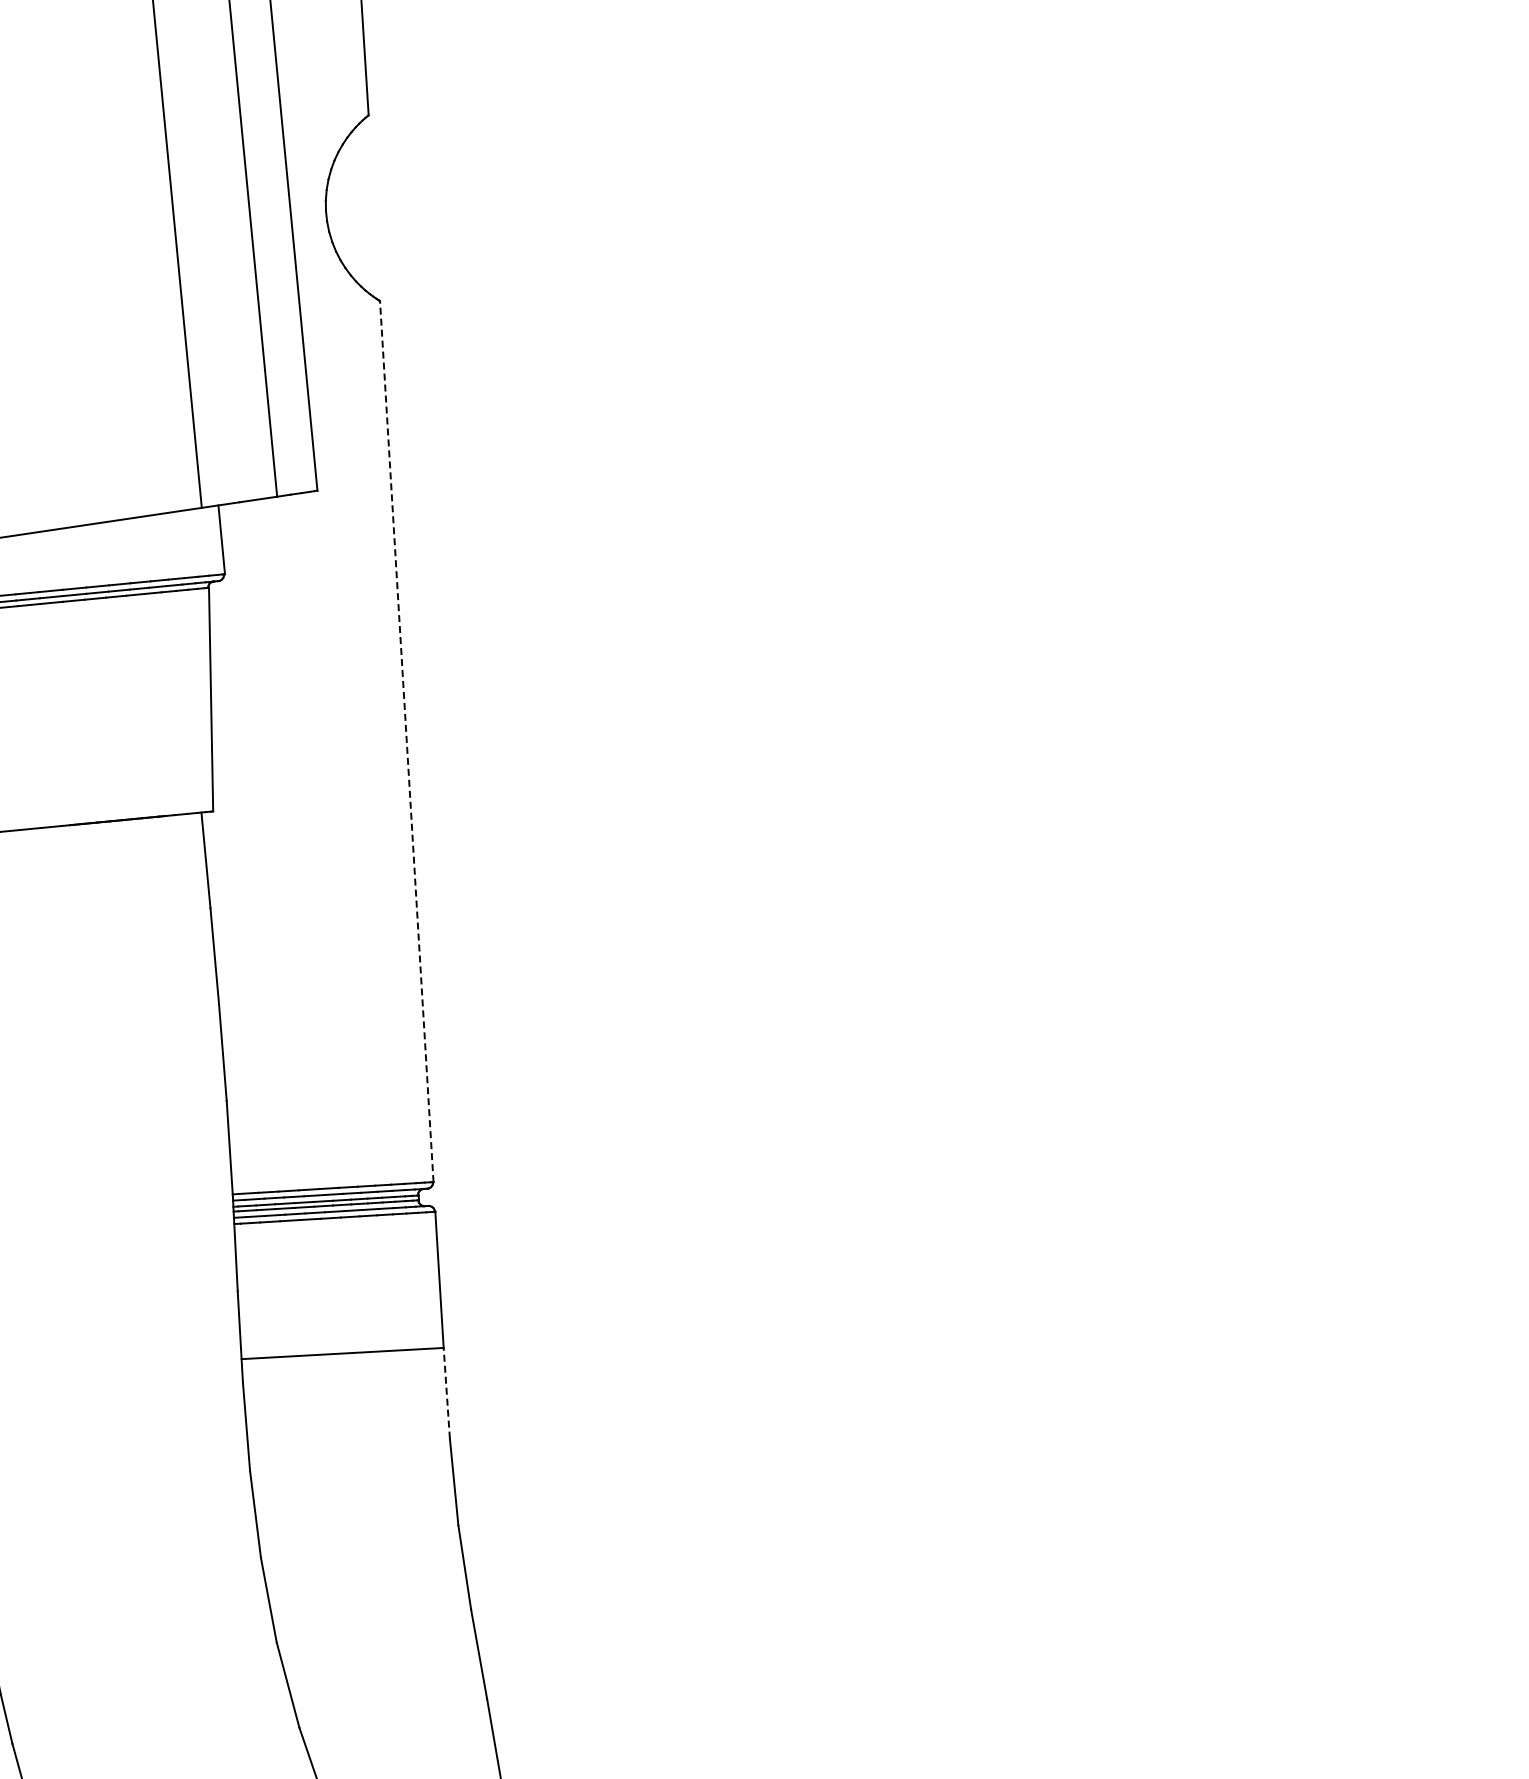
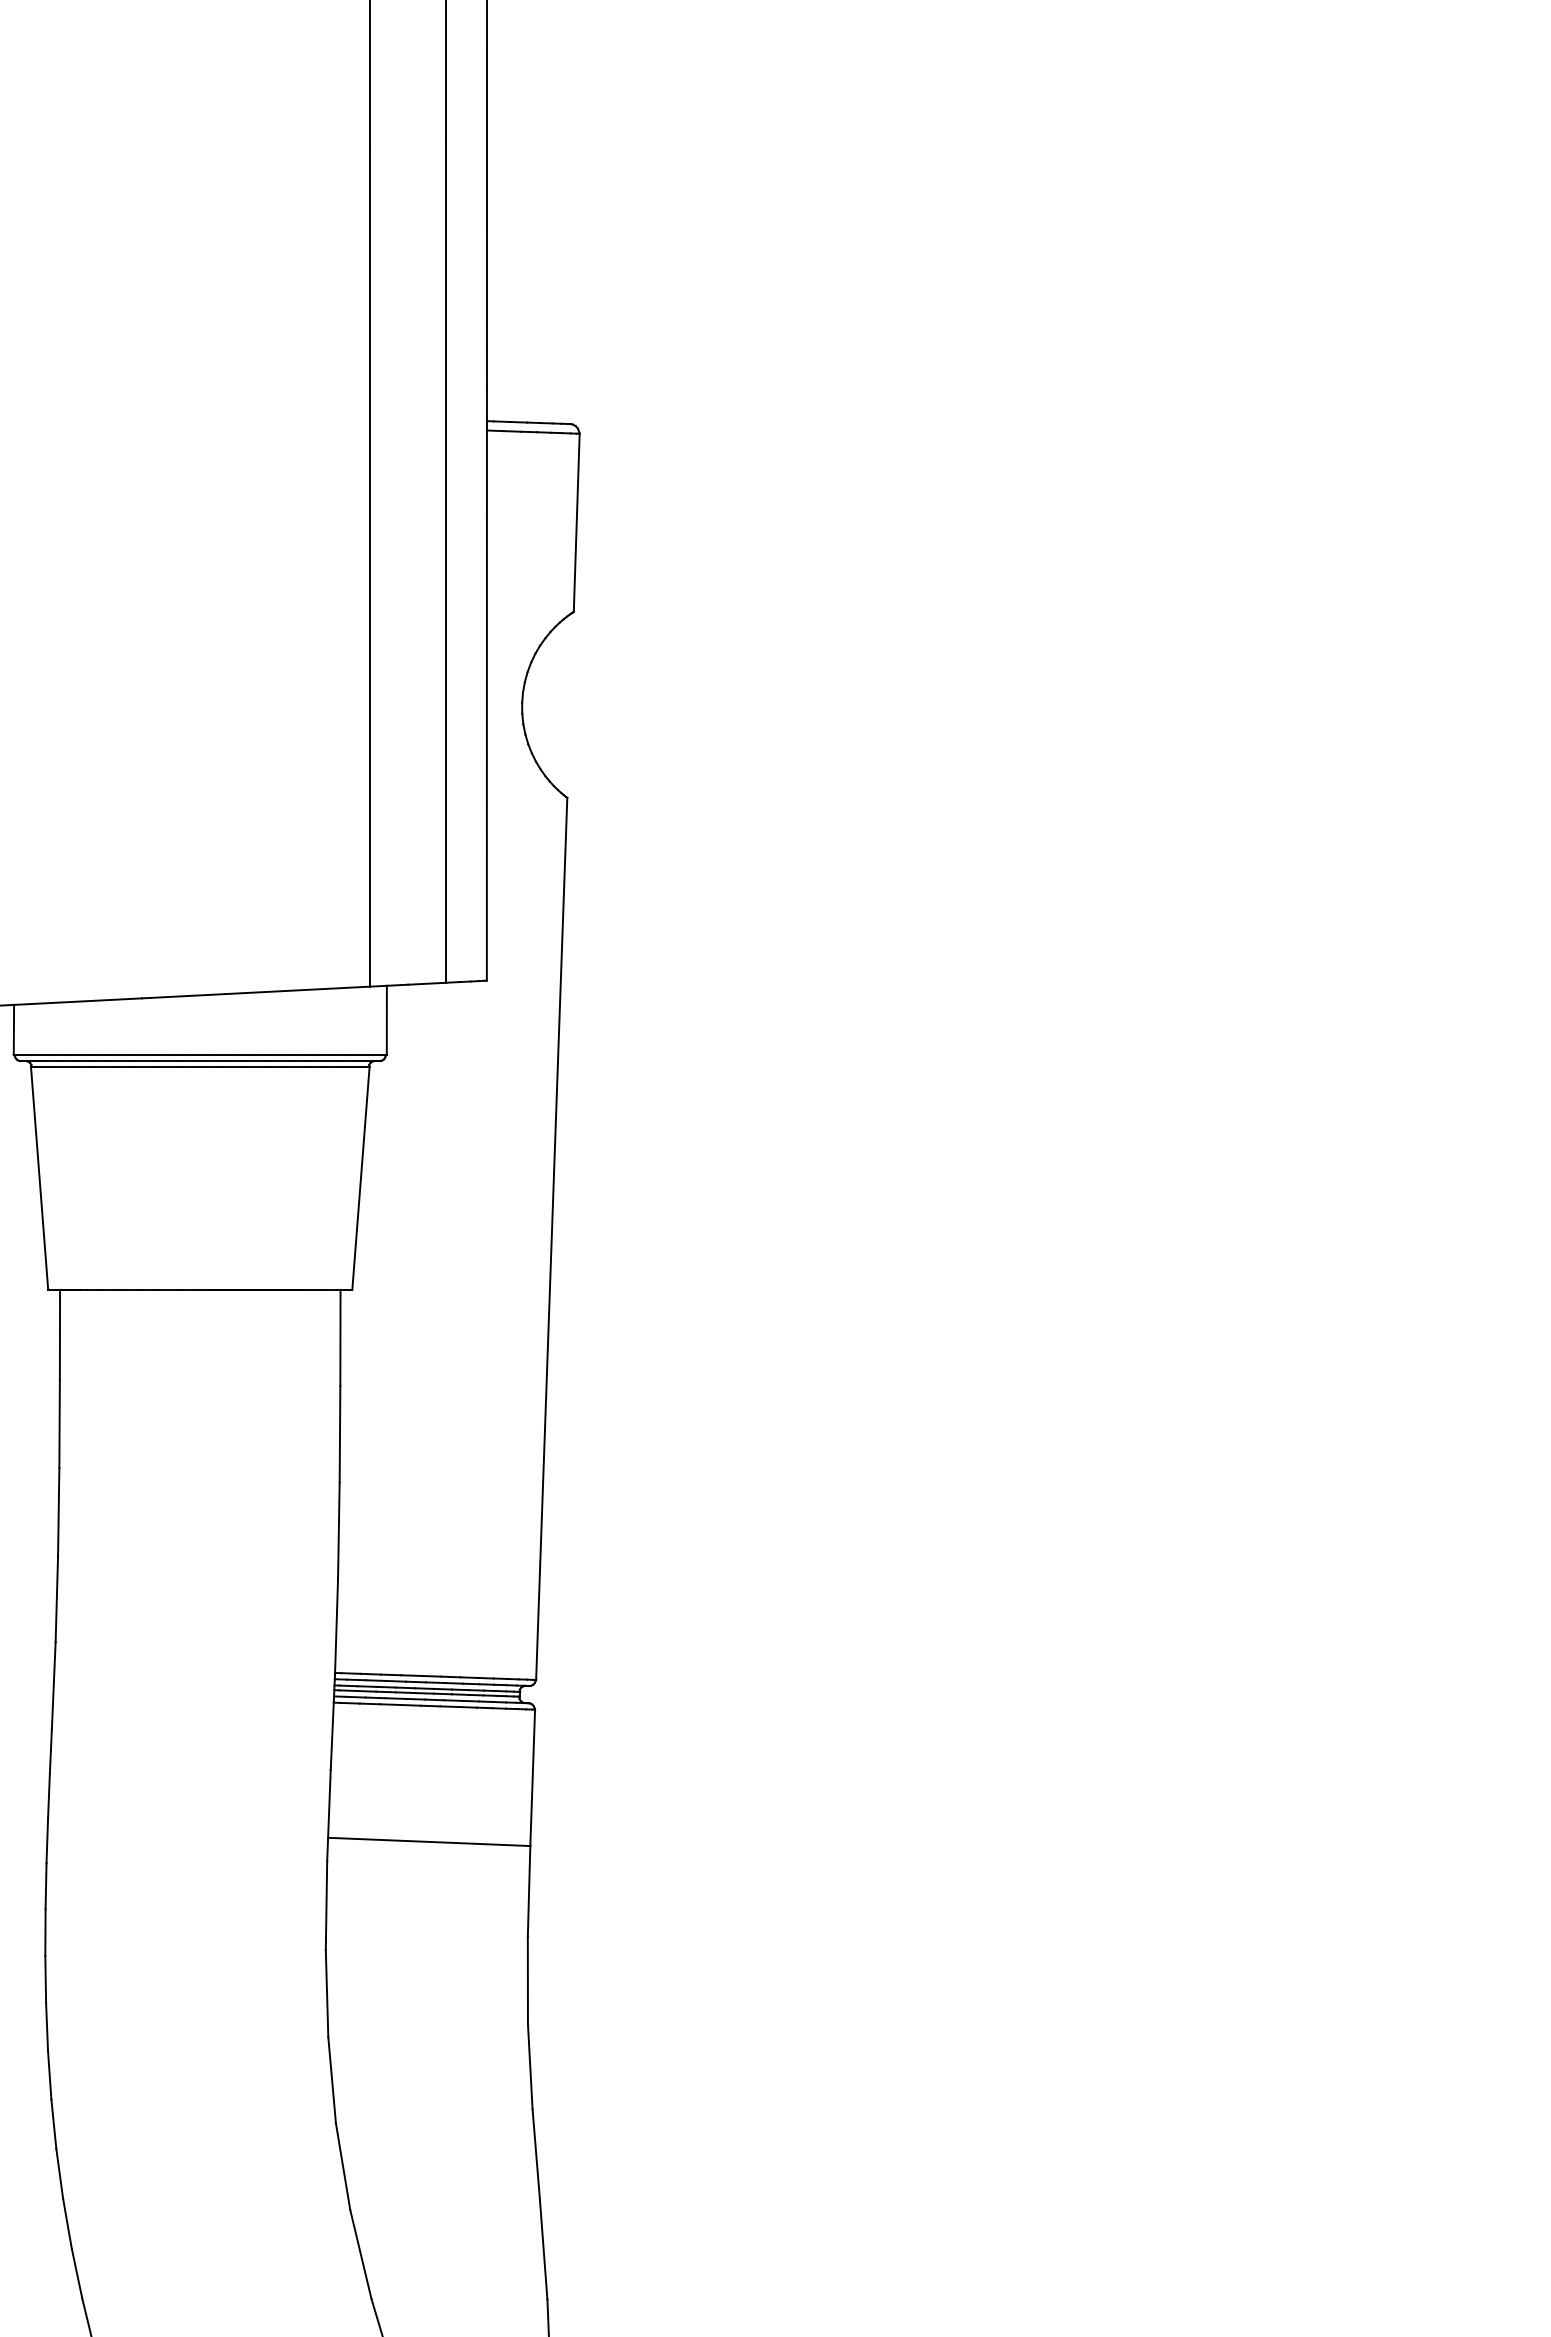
line: (406, 741) -> (551, 1238), dashed -> solid
line: (447, 1392) -> (529, 1890), dashed -> solid

